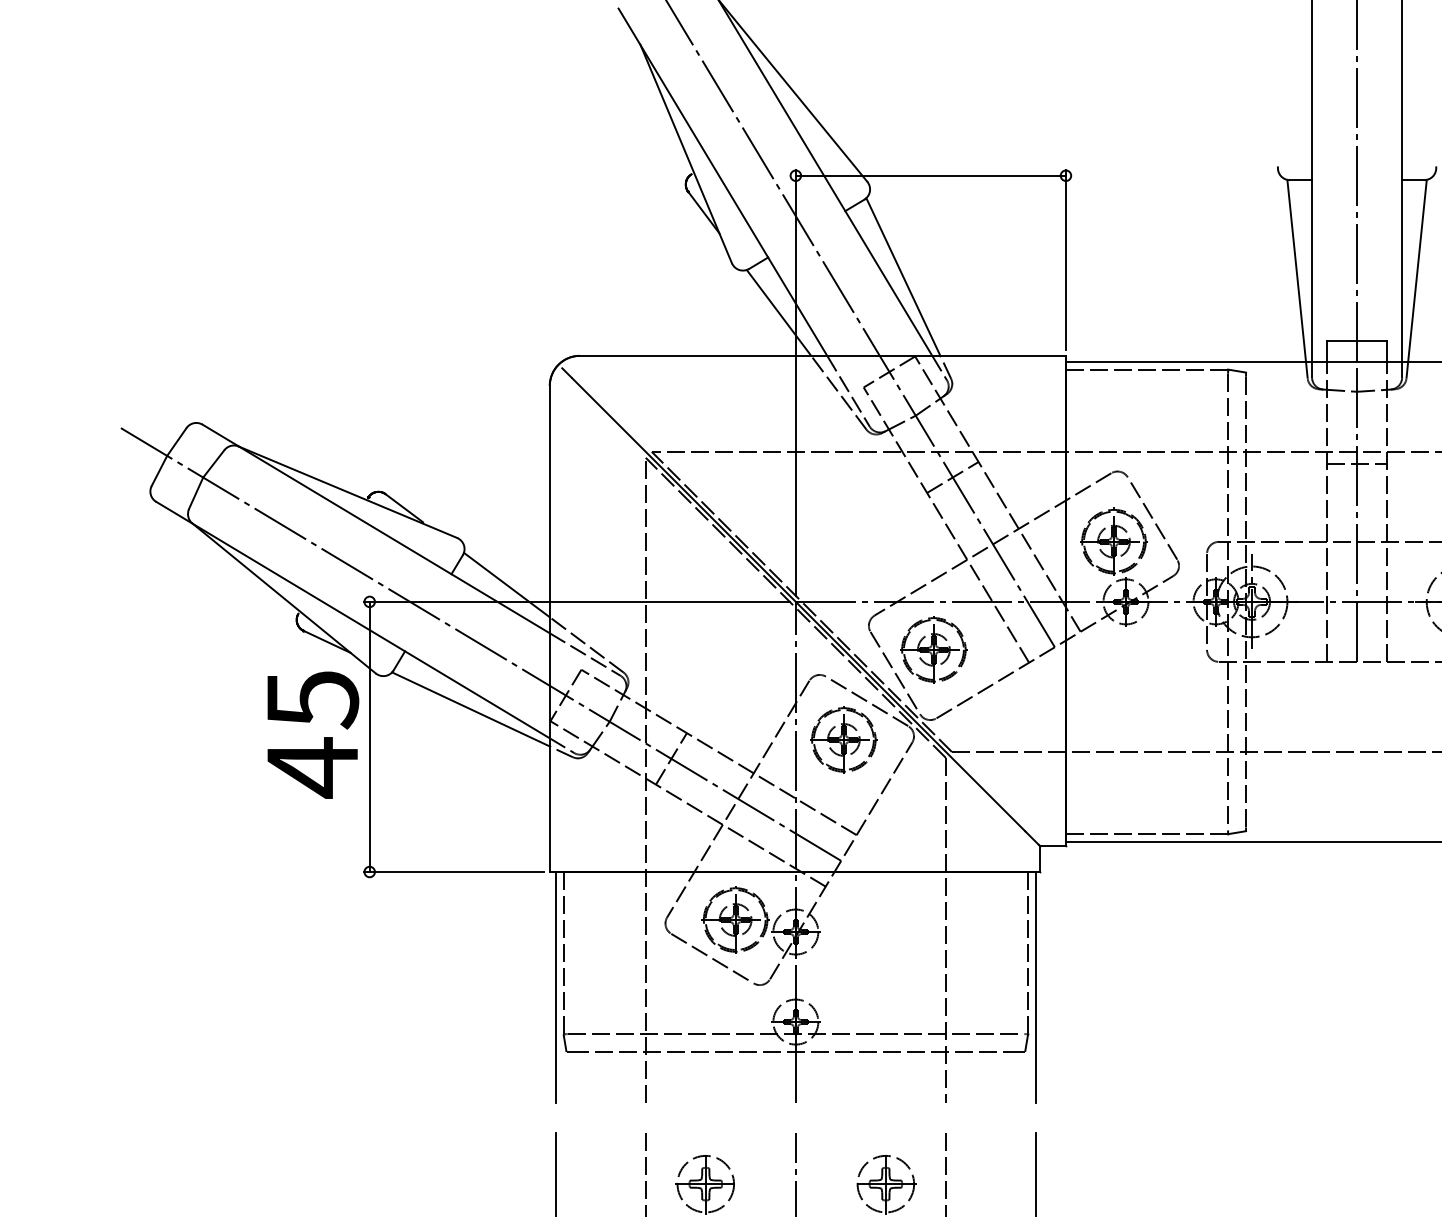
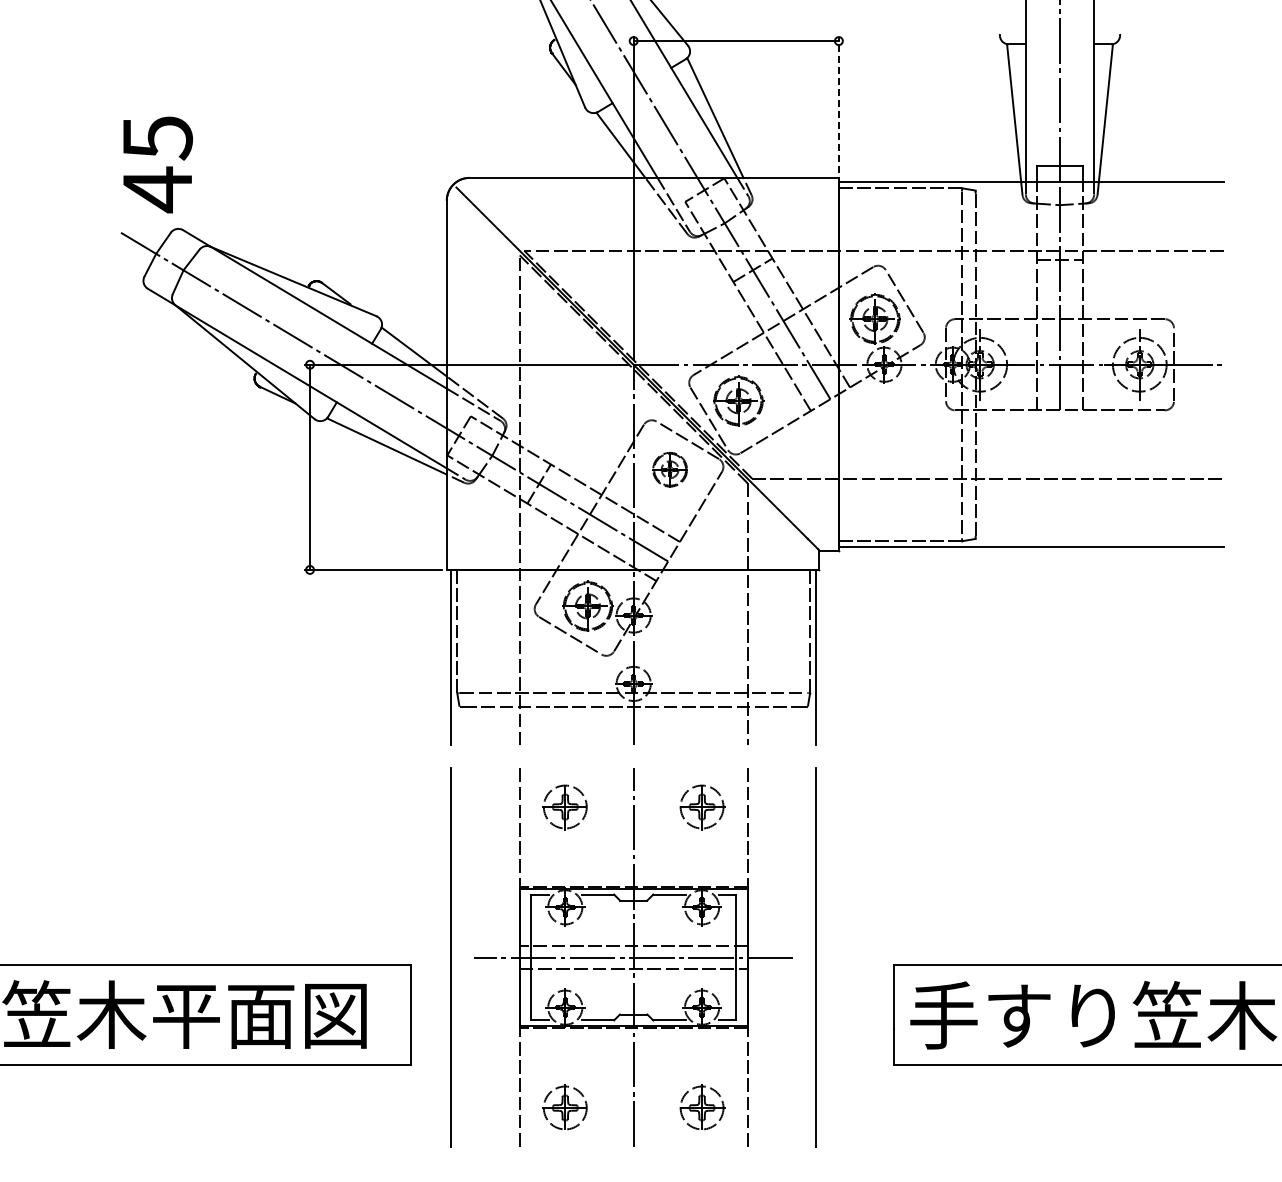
line: (1065, 259) -> (838, 104), solid -> dashed
text: (312, 734) -> (157, 164), moved
part: (842, 739) -> (669, 469), size x0.7

